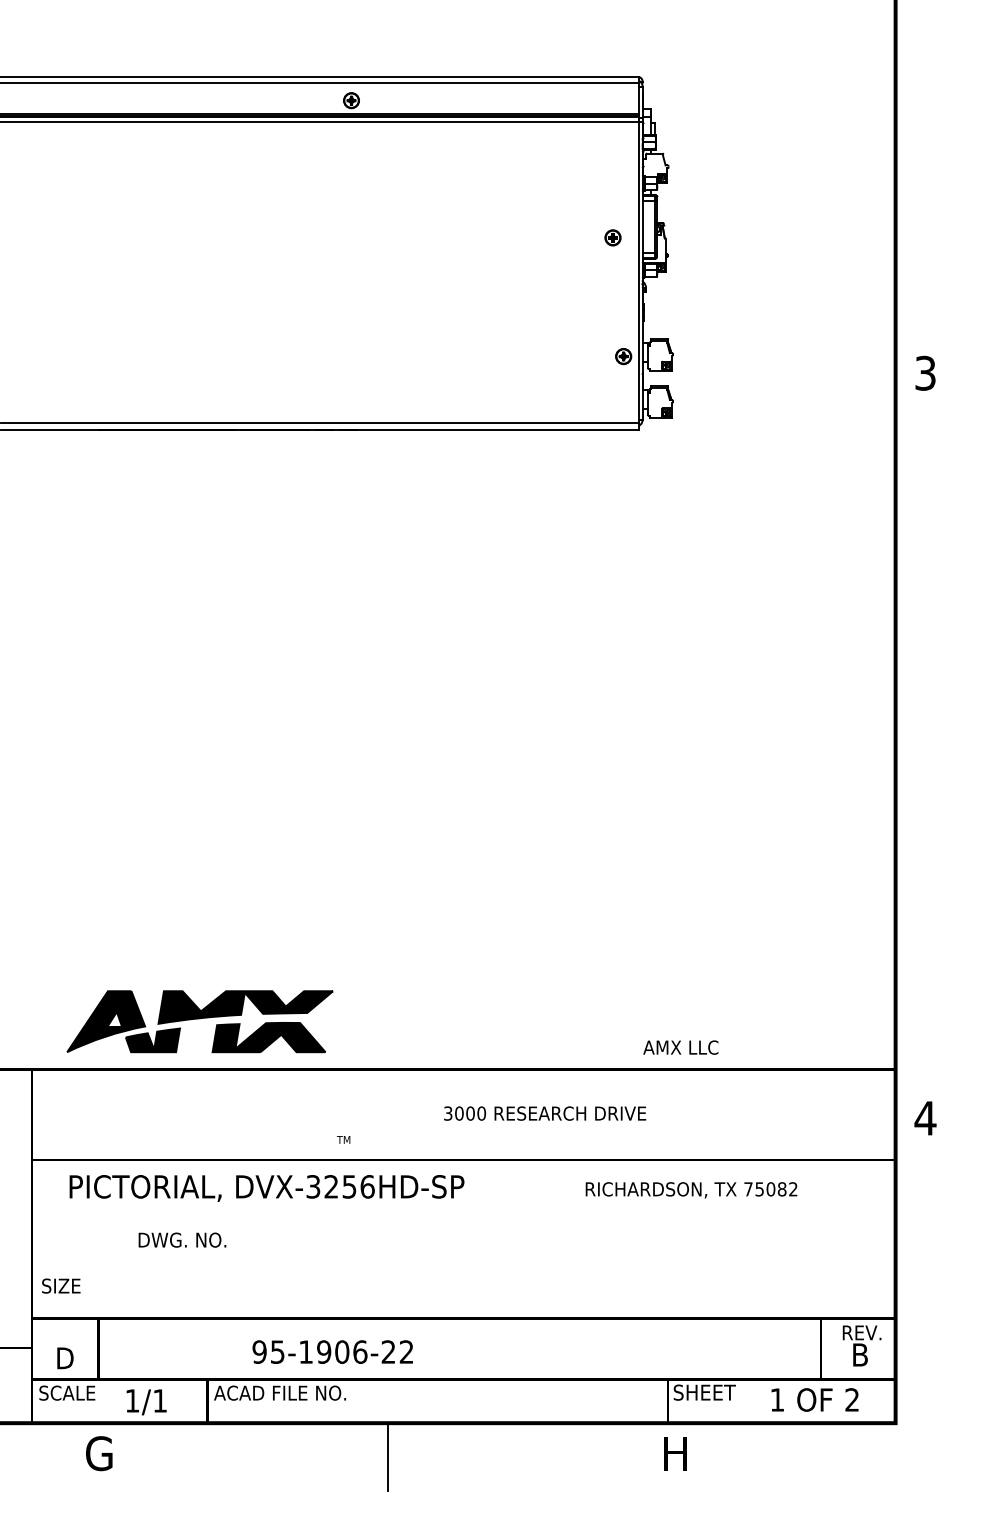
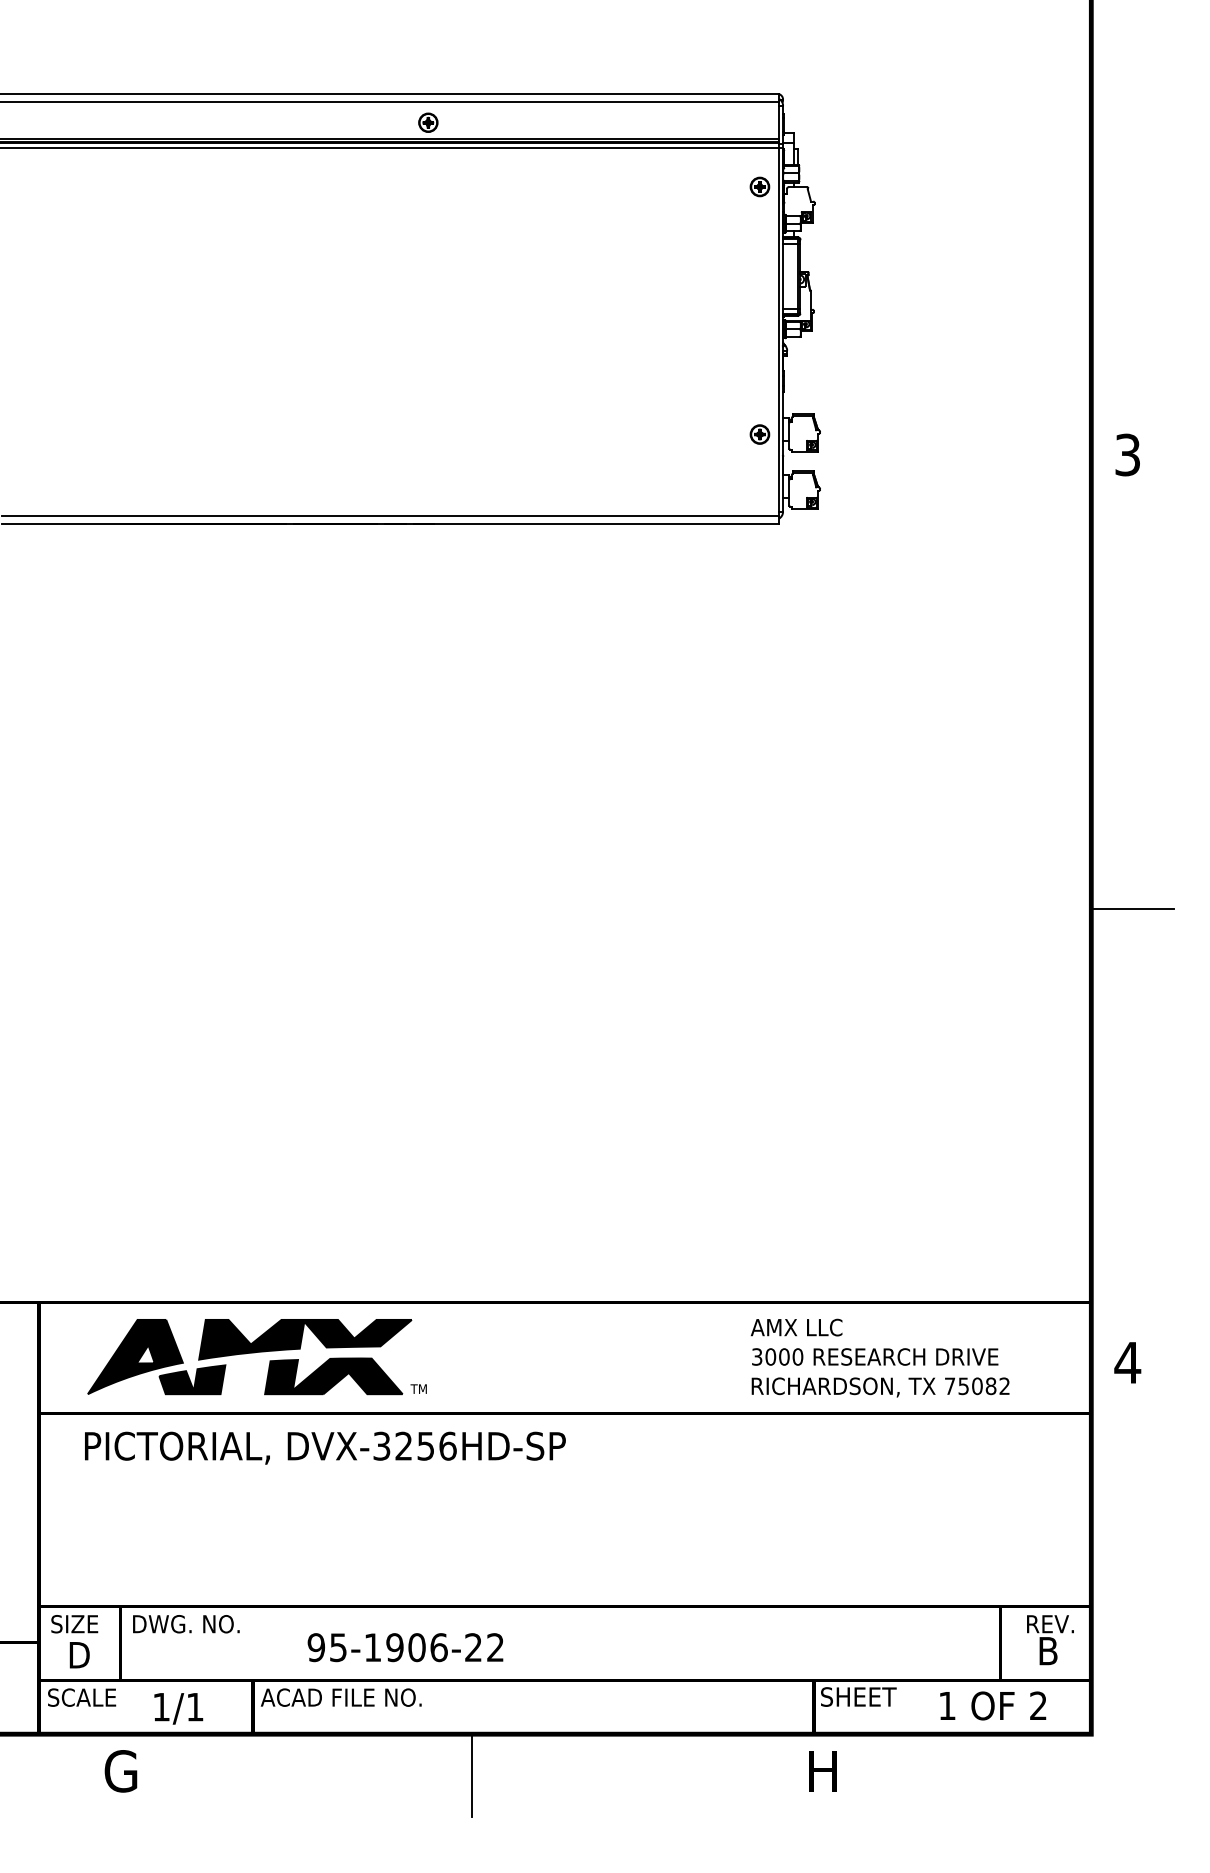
part: (612, 237) -> (759, 186), moved
line: (929, 745) -> (1132, 908), added
part: (199, 1022) -> (249, 1357), moved
text: (680, 1047) -> (796, 1327), moved
text: (545, 1113) -> (875, 1356), moved
text: (691, 1190) -> (880, 1387), moved
text: (182, 1240) -> (186, 1624), moved
text: (61, 1286) -> (74, 1624), moved

